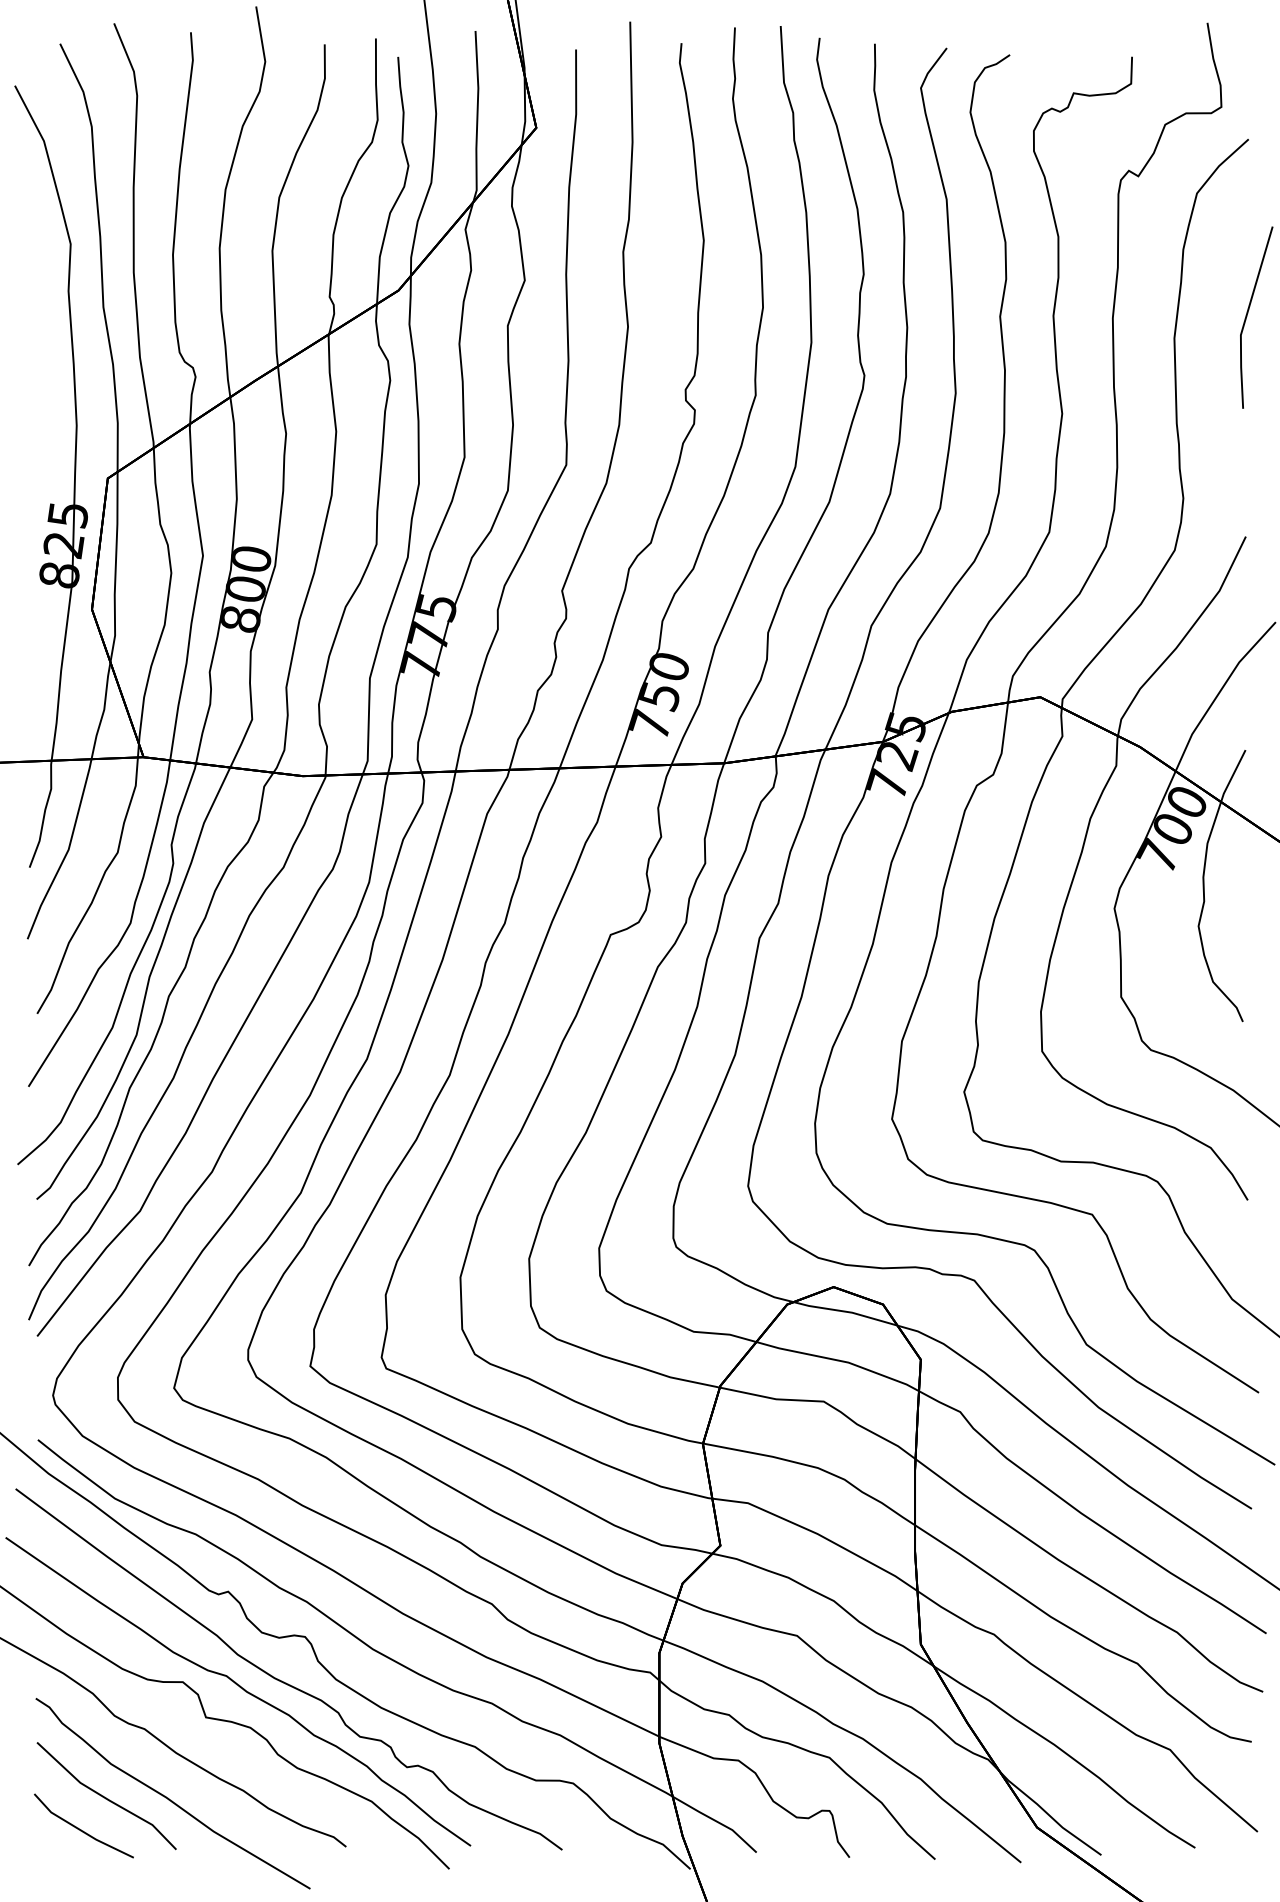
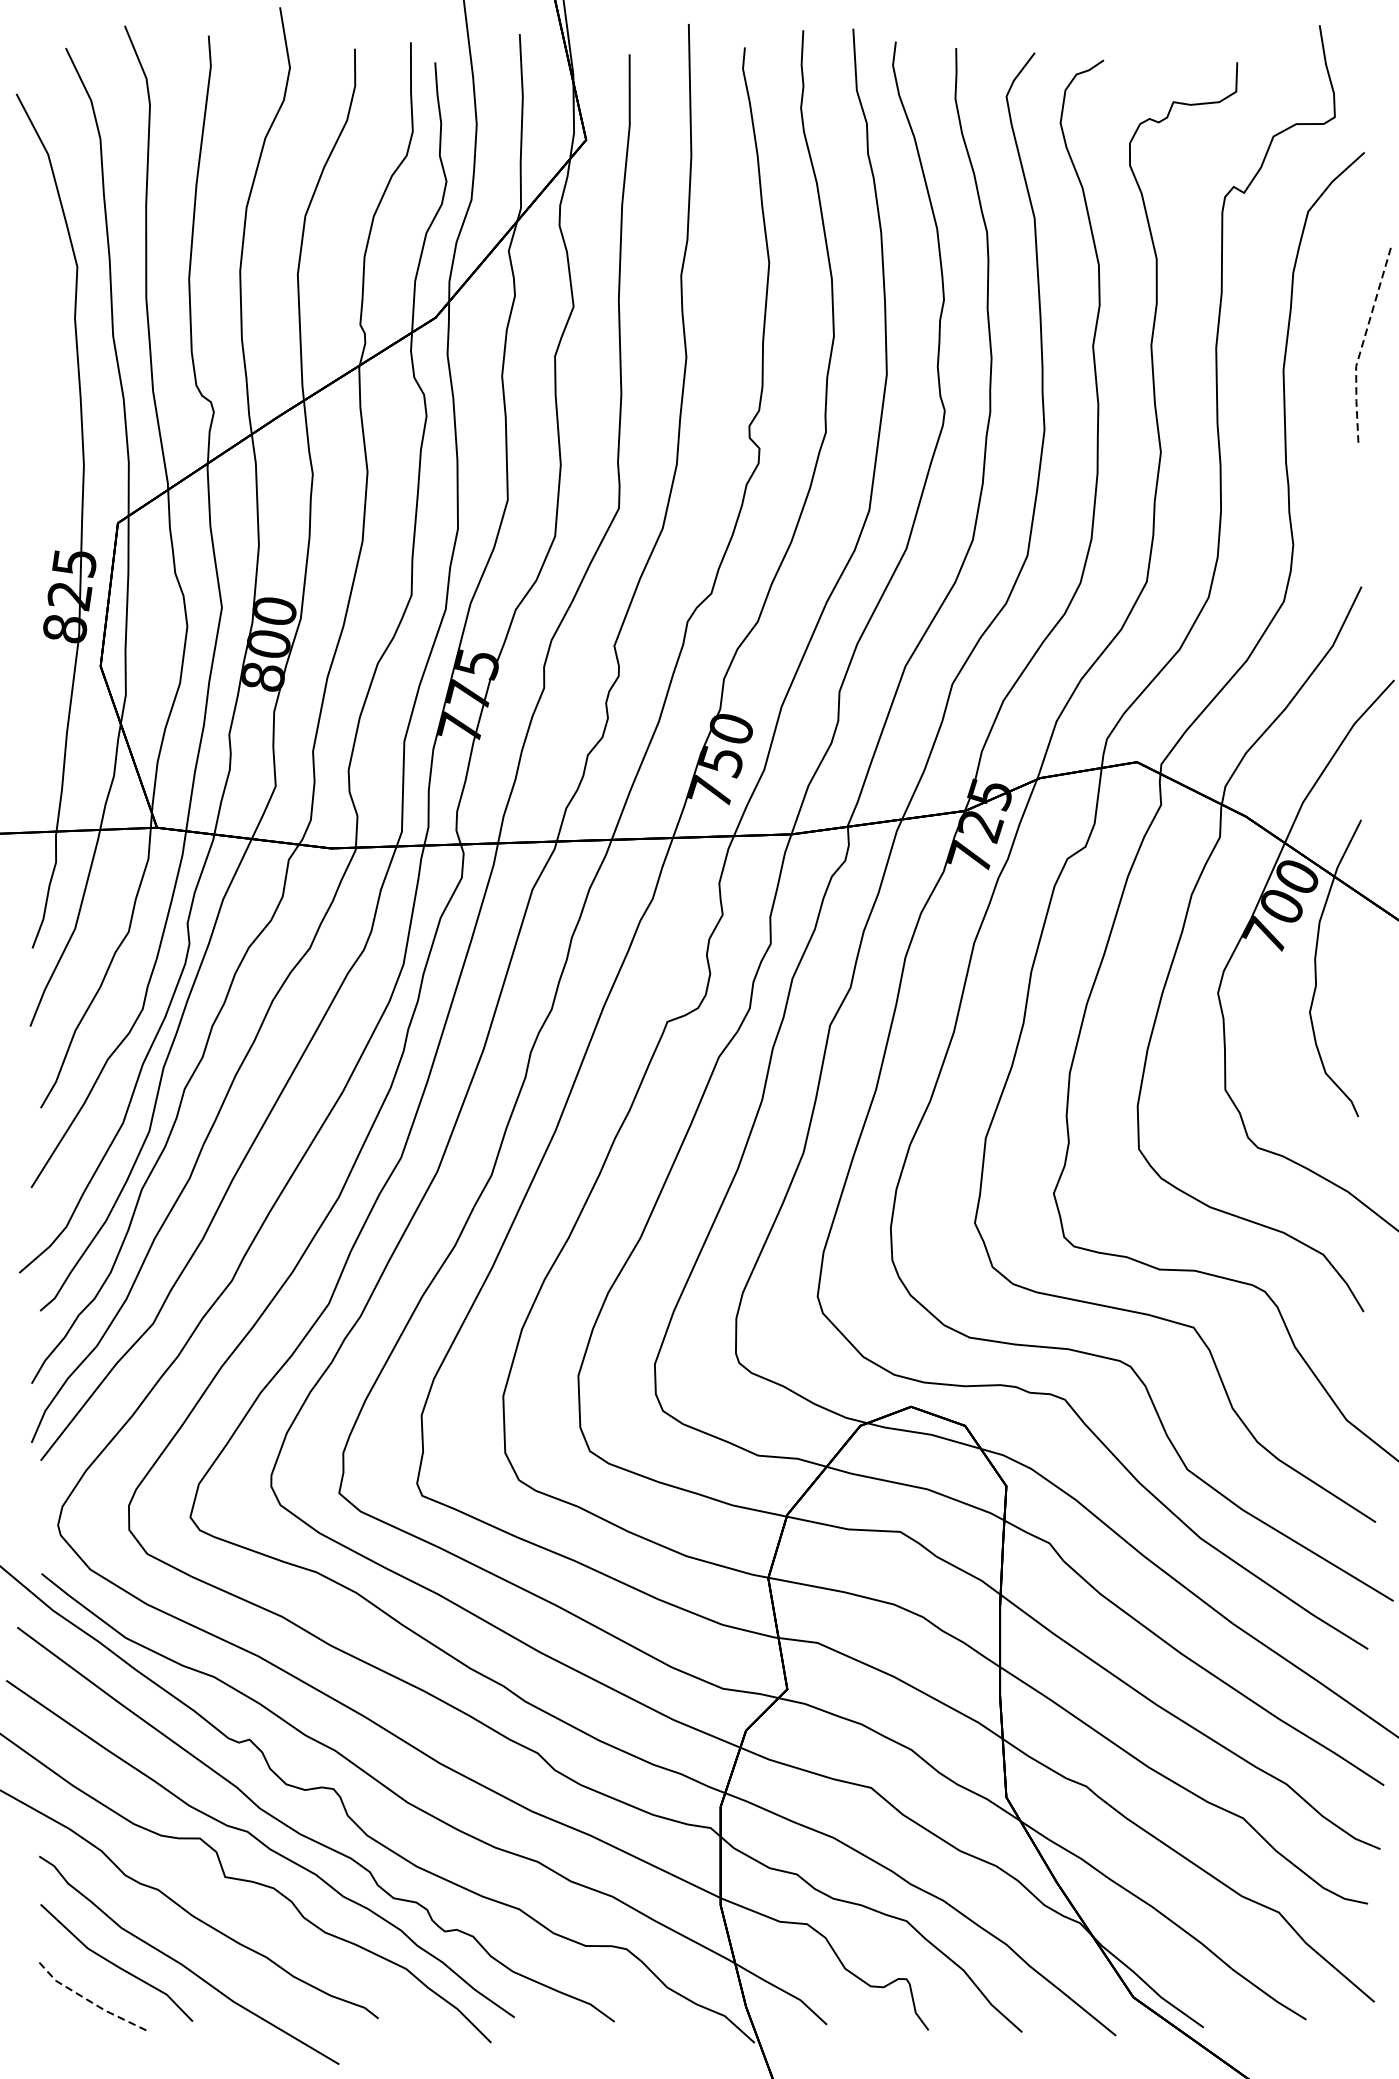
line: (1245, 318) -> (1361, 348), solid -> dashed
line: (80, 1830) -> (88, 2000), solid -> dashed

